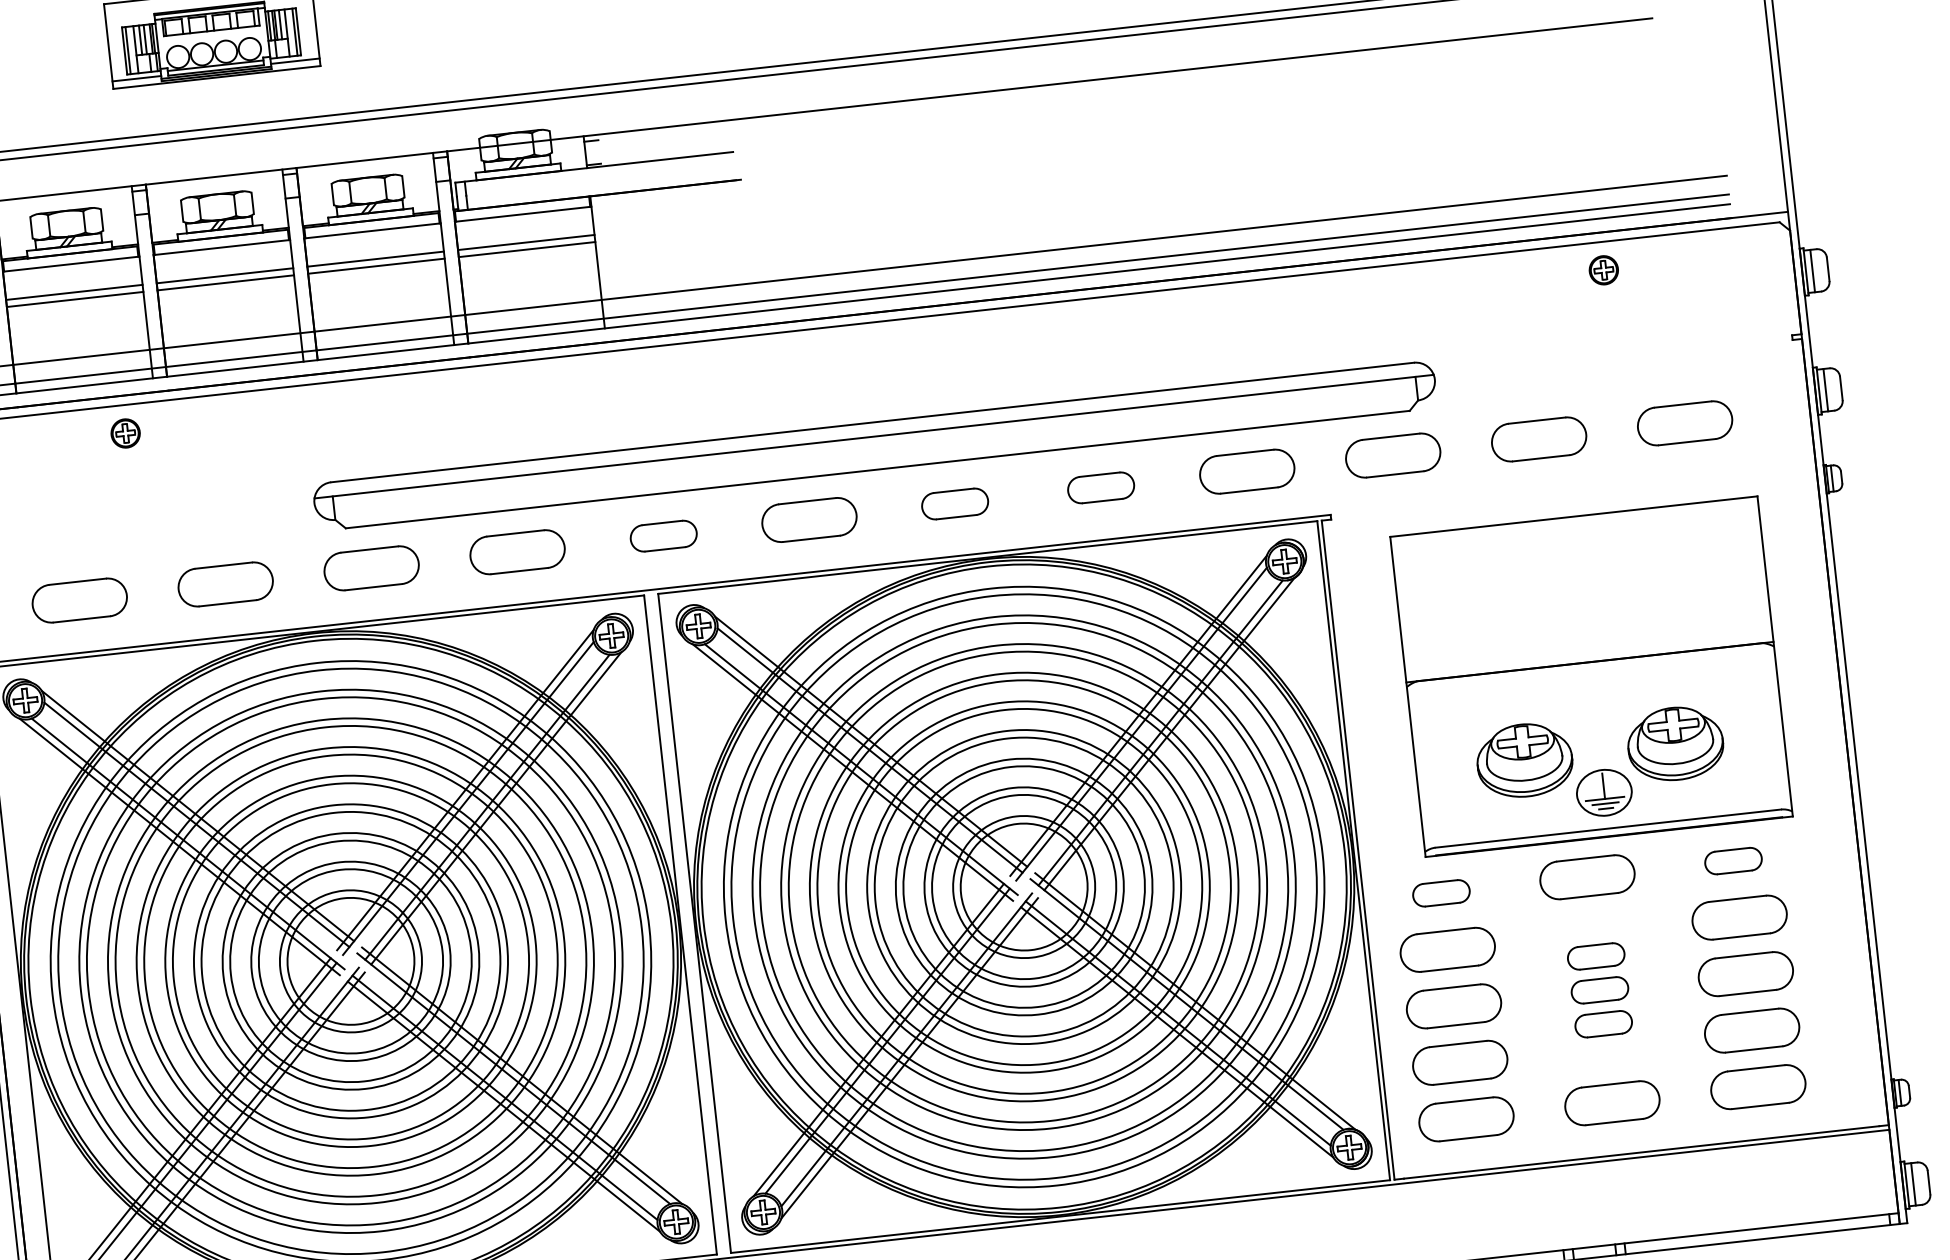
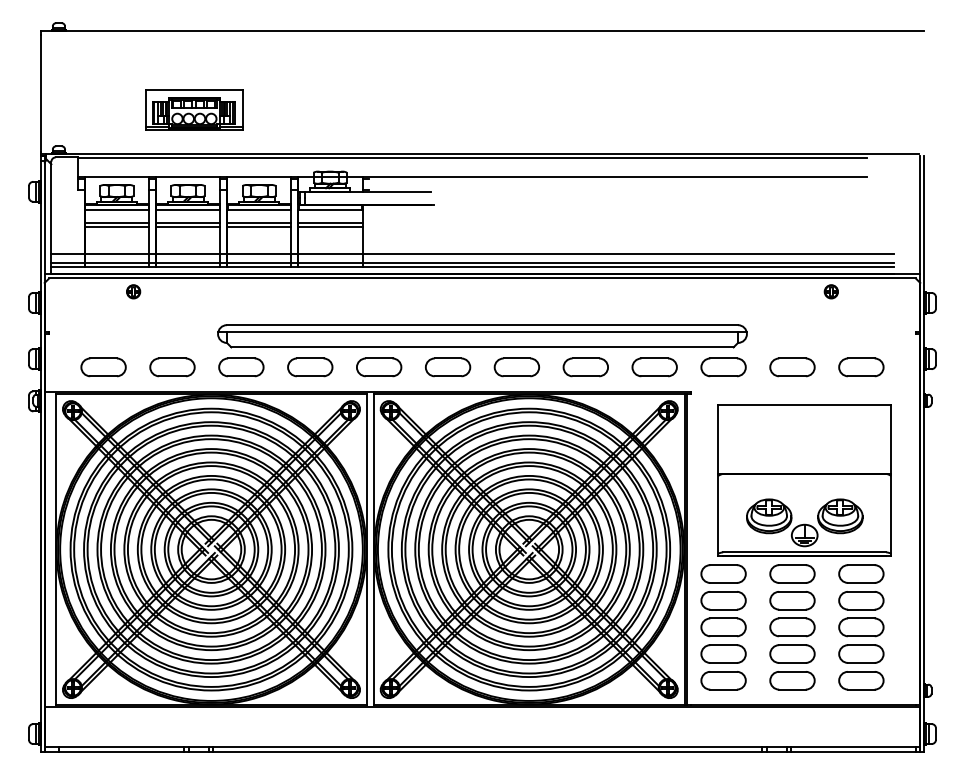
part: (1100, 488) -> (585, 367), size x1.43
part: (954, 504) -> (516, 367), size x1.43
part: (664, 536) -> (379, 367), size x1.43
part: (1733, 859) -> (861, 573), size x1.67
part: (1441, 892) -> (723, 573), size x1.67
part: (1600, 990) -> (792, 627), size x1.67

